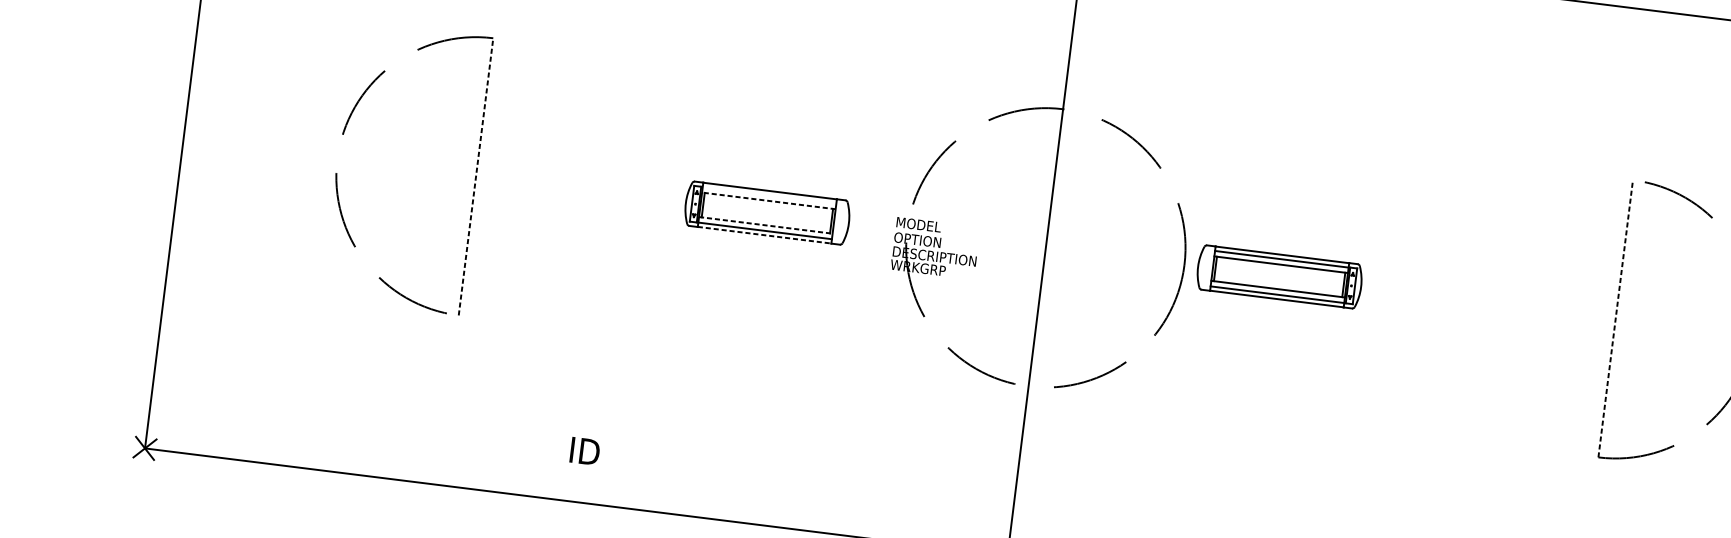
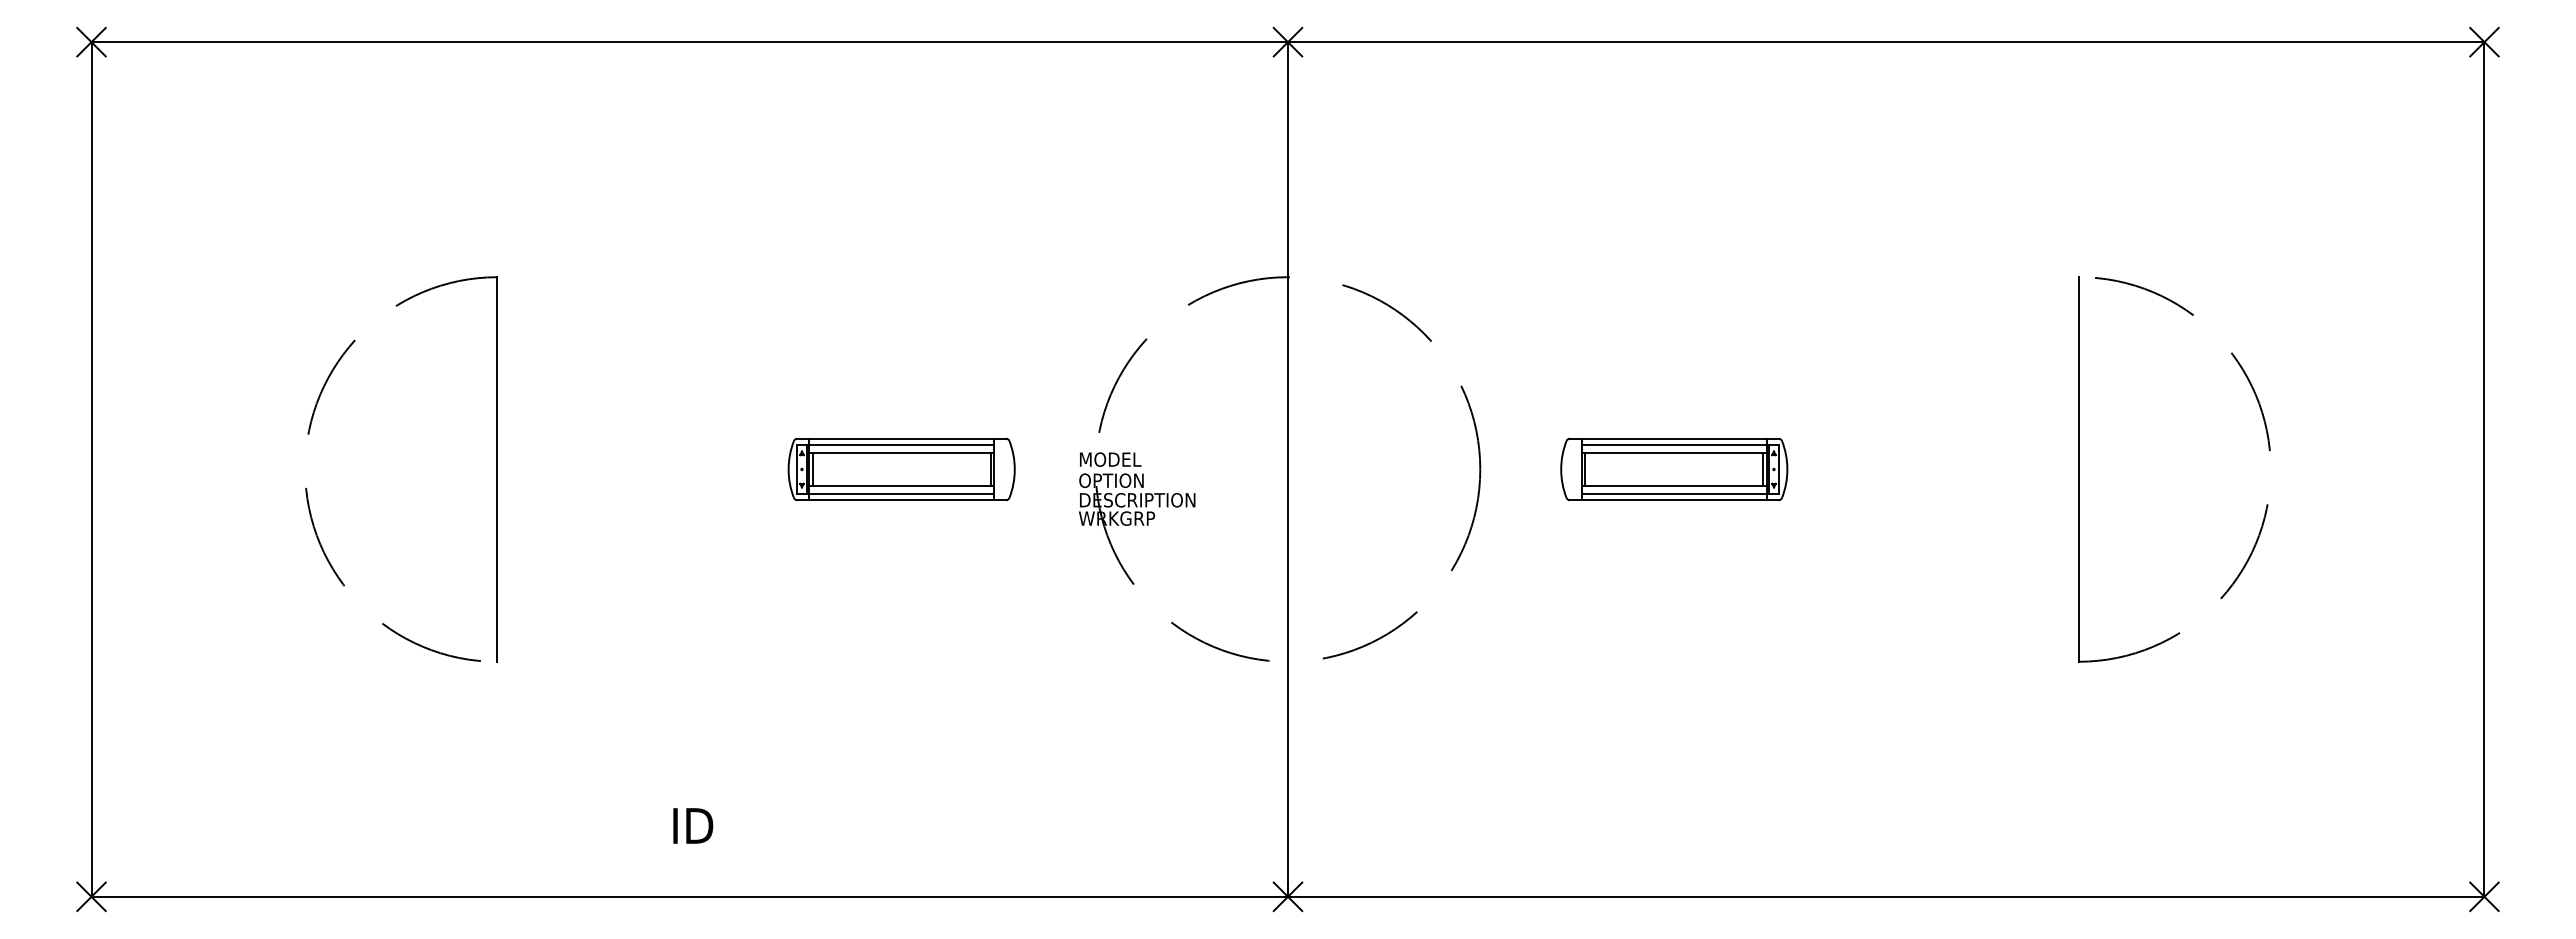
line: (476, 176) -> (497, 469), dashed -> solid
line: (769, 195) -> (901, 445), added
line: (768, 200) -> (901, 452), dashed -> solid
line: (765, 225) -> (901, 486), dashed -> solid
line: (764, 235) -> (901, 500), dashed -> solid
part: (1279, 276) -> (1674, 469), moved
line: (1615, 318) -> (2078, 469), dashed -> solid

